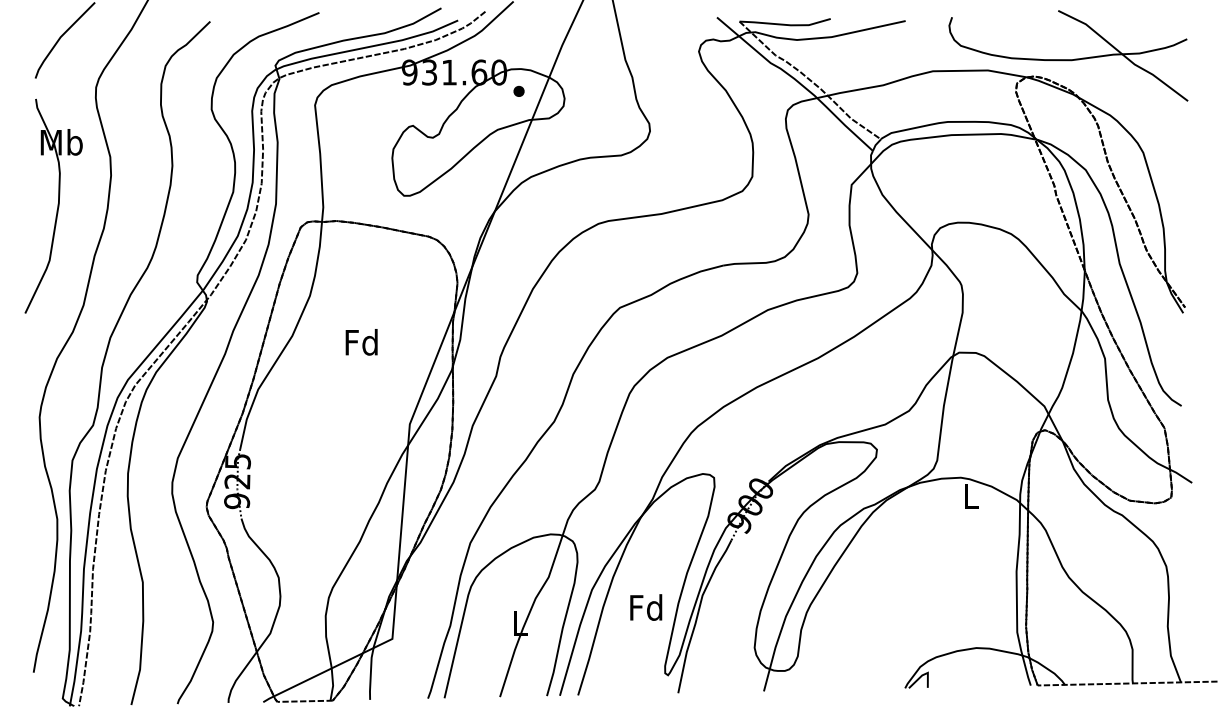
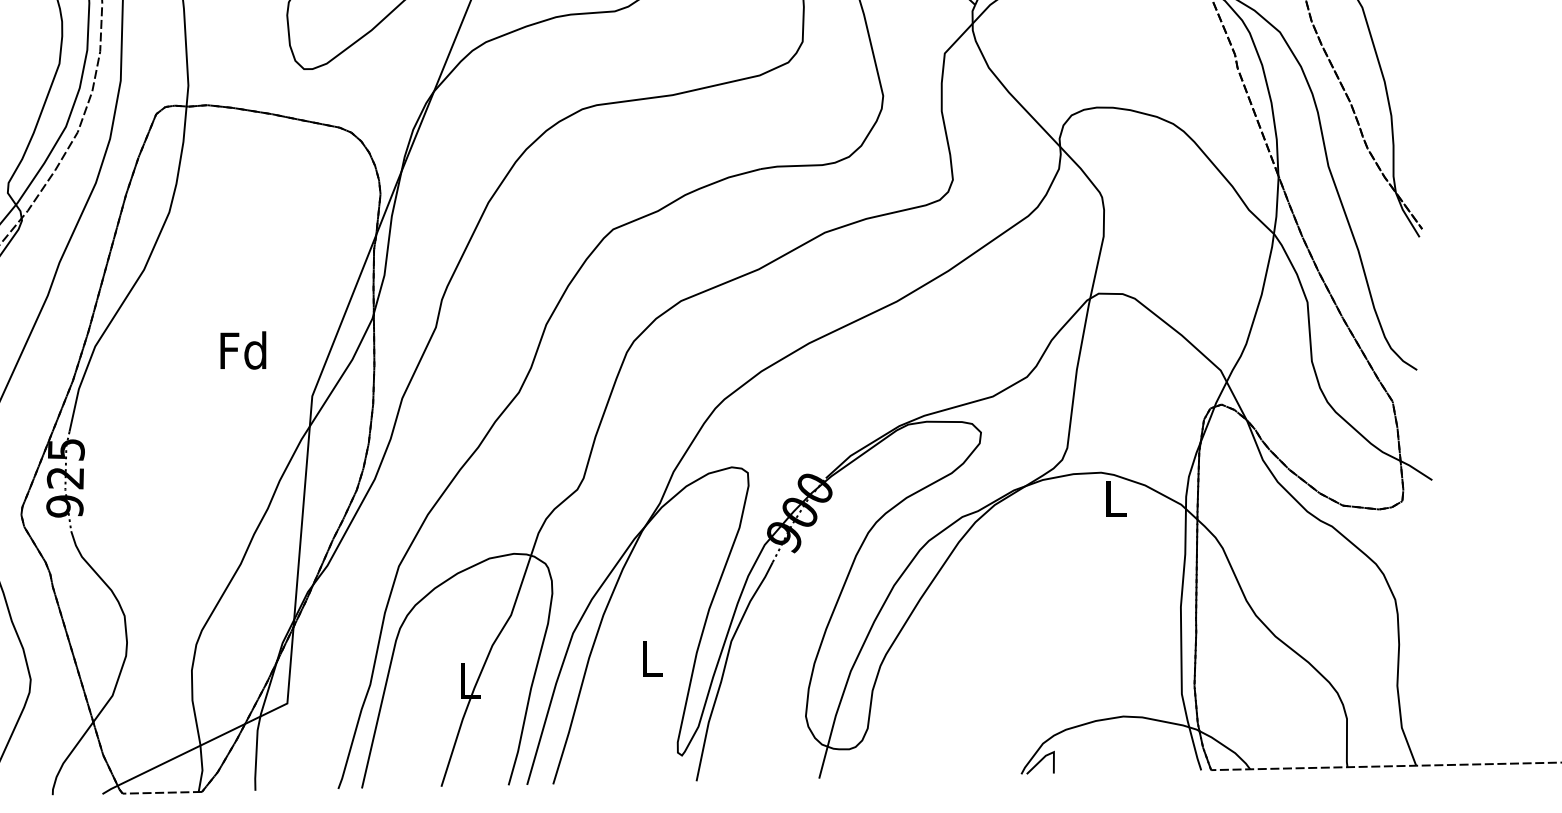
text: (361, 342) -> (243, 350), moved
text: (646, 607) -> (651, 658), Fd -> L

